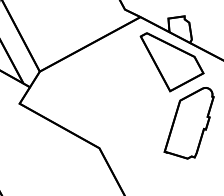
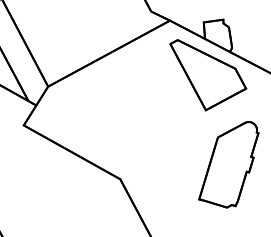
part: (188, 123) -> (228, 165), moved

